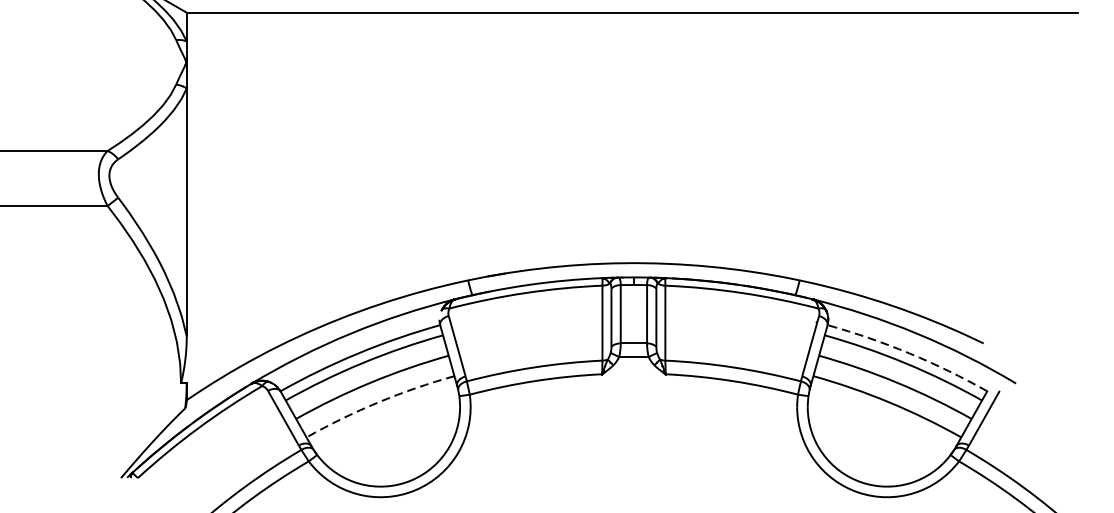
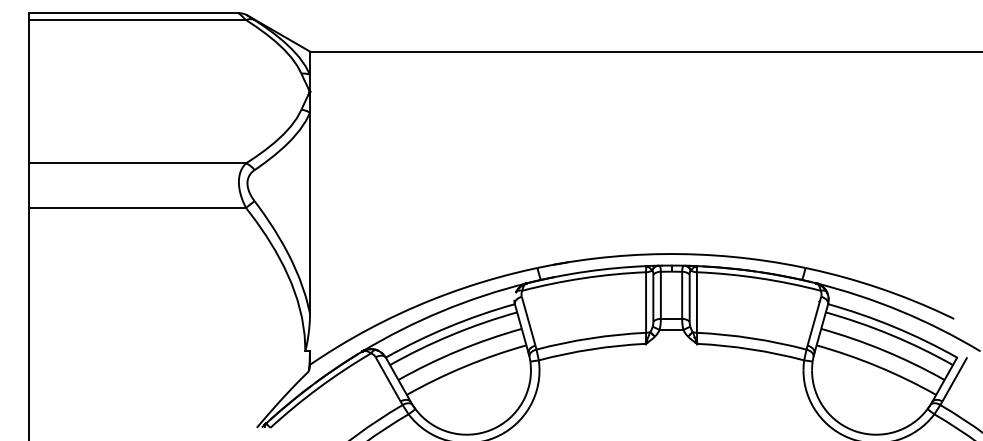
arc: (909, 354) -> (894, 327), dashed -> solid
arc: (379, 402) -> (465, 366), dashed -> solid

